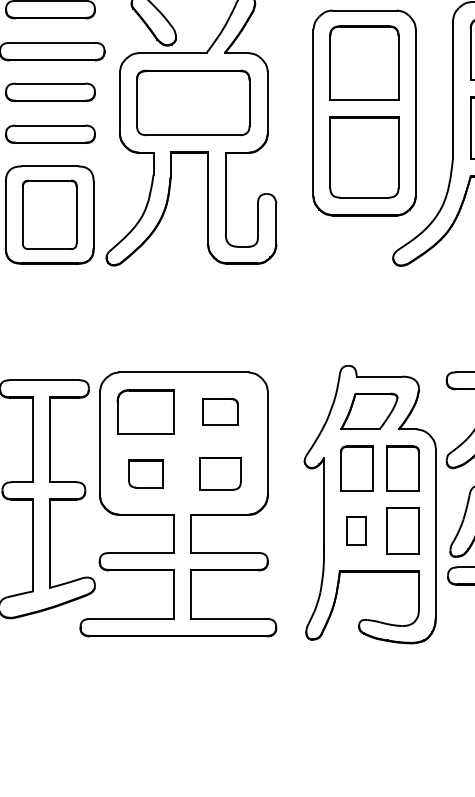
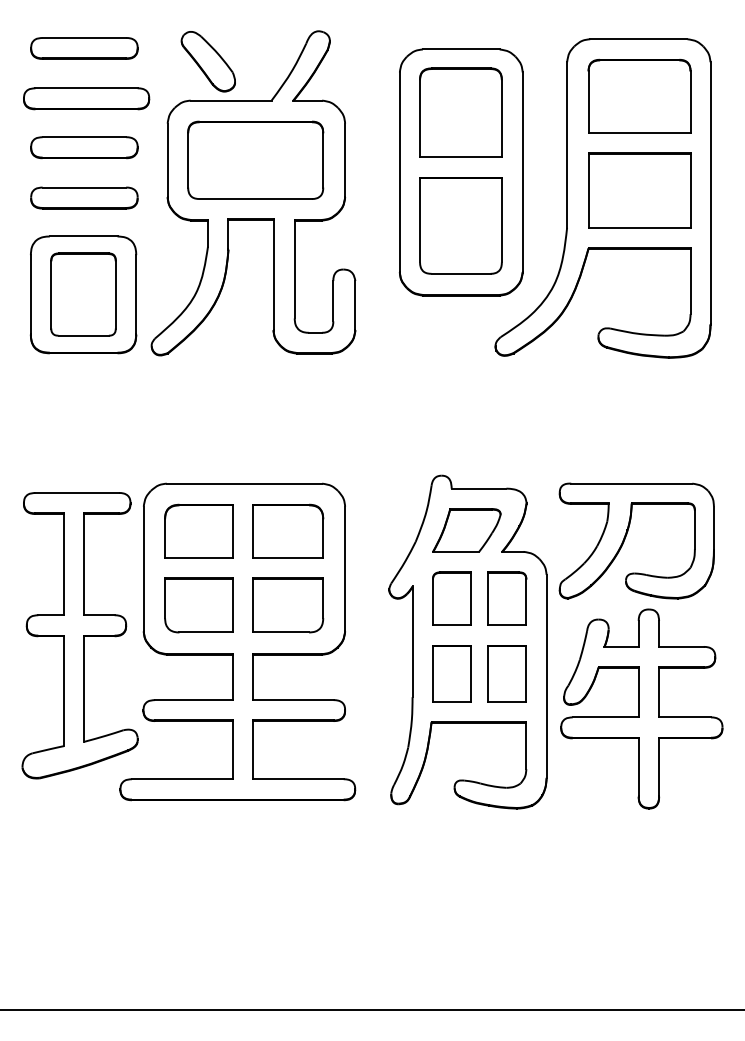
part: (220, 411) -> (288, 530), size x1.67
part: (145, 474) -> (198, 605), size x1.67
part: (220, 474) -> (288, 605), size x1.43
part: (356, 530) -> (451, 673), size x1.67

